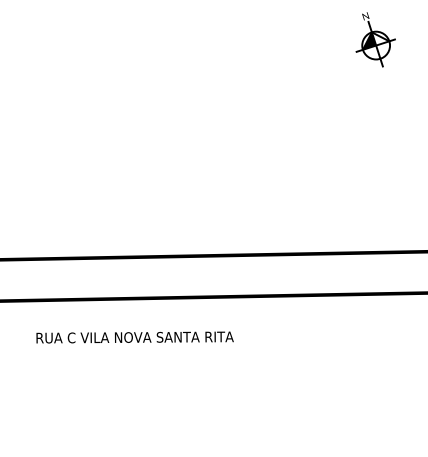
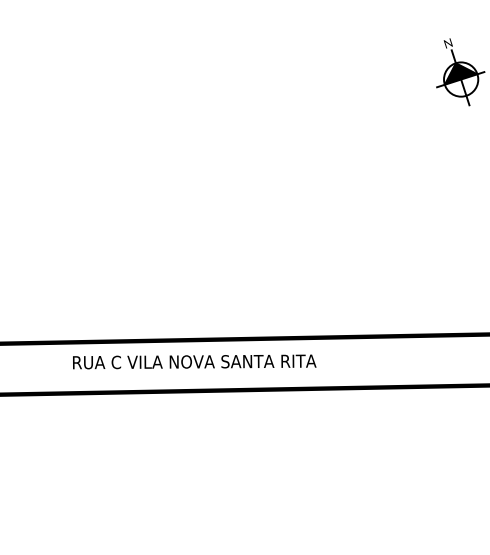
fill: (380, 38) -> (466, 70), added
text: (134, 337) -> (193, 361), moved

